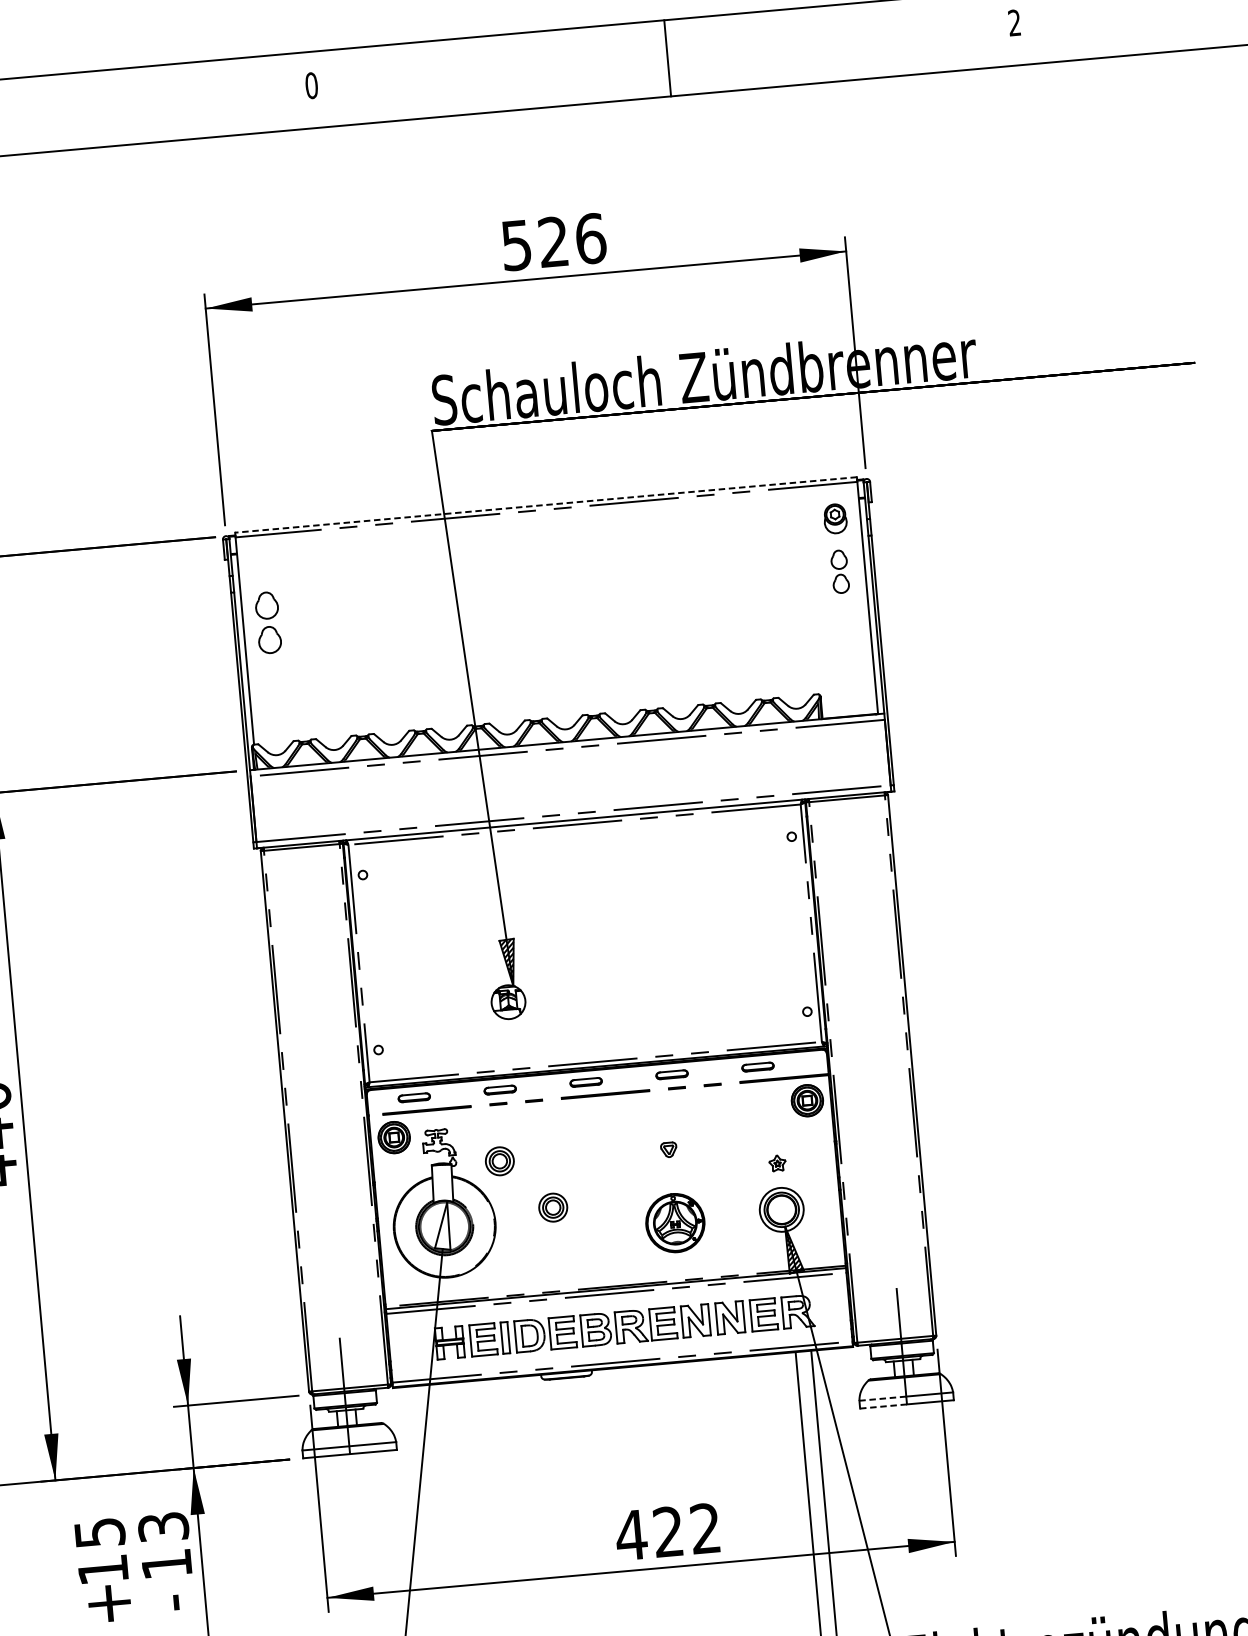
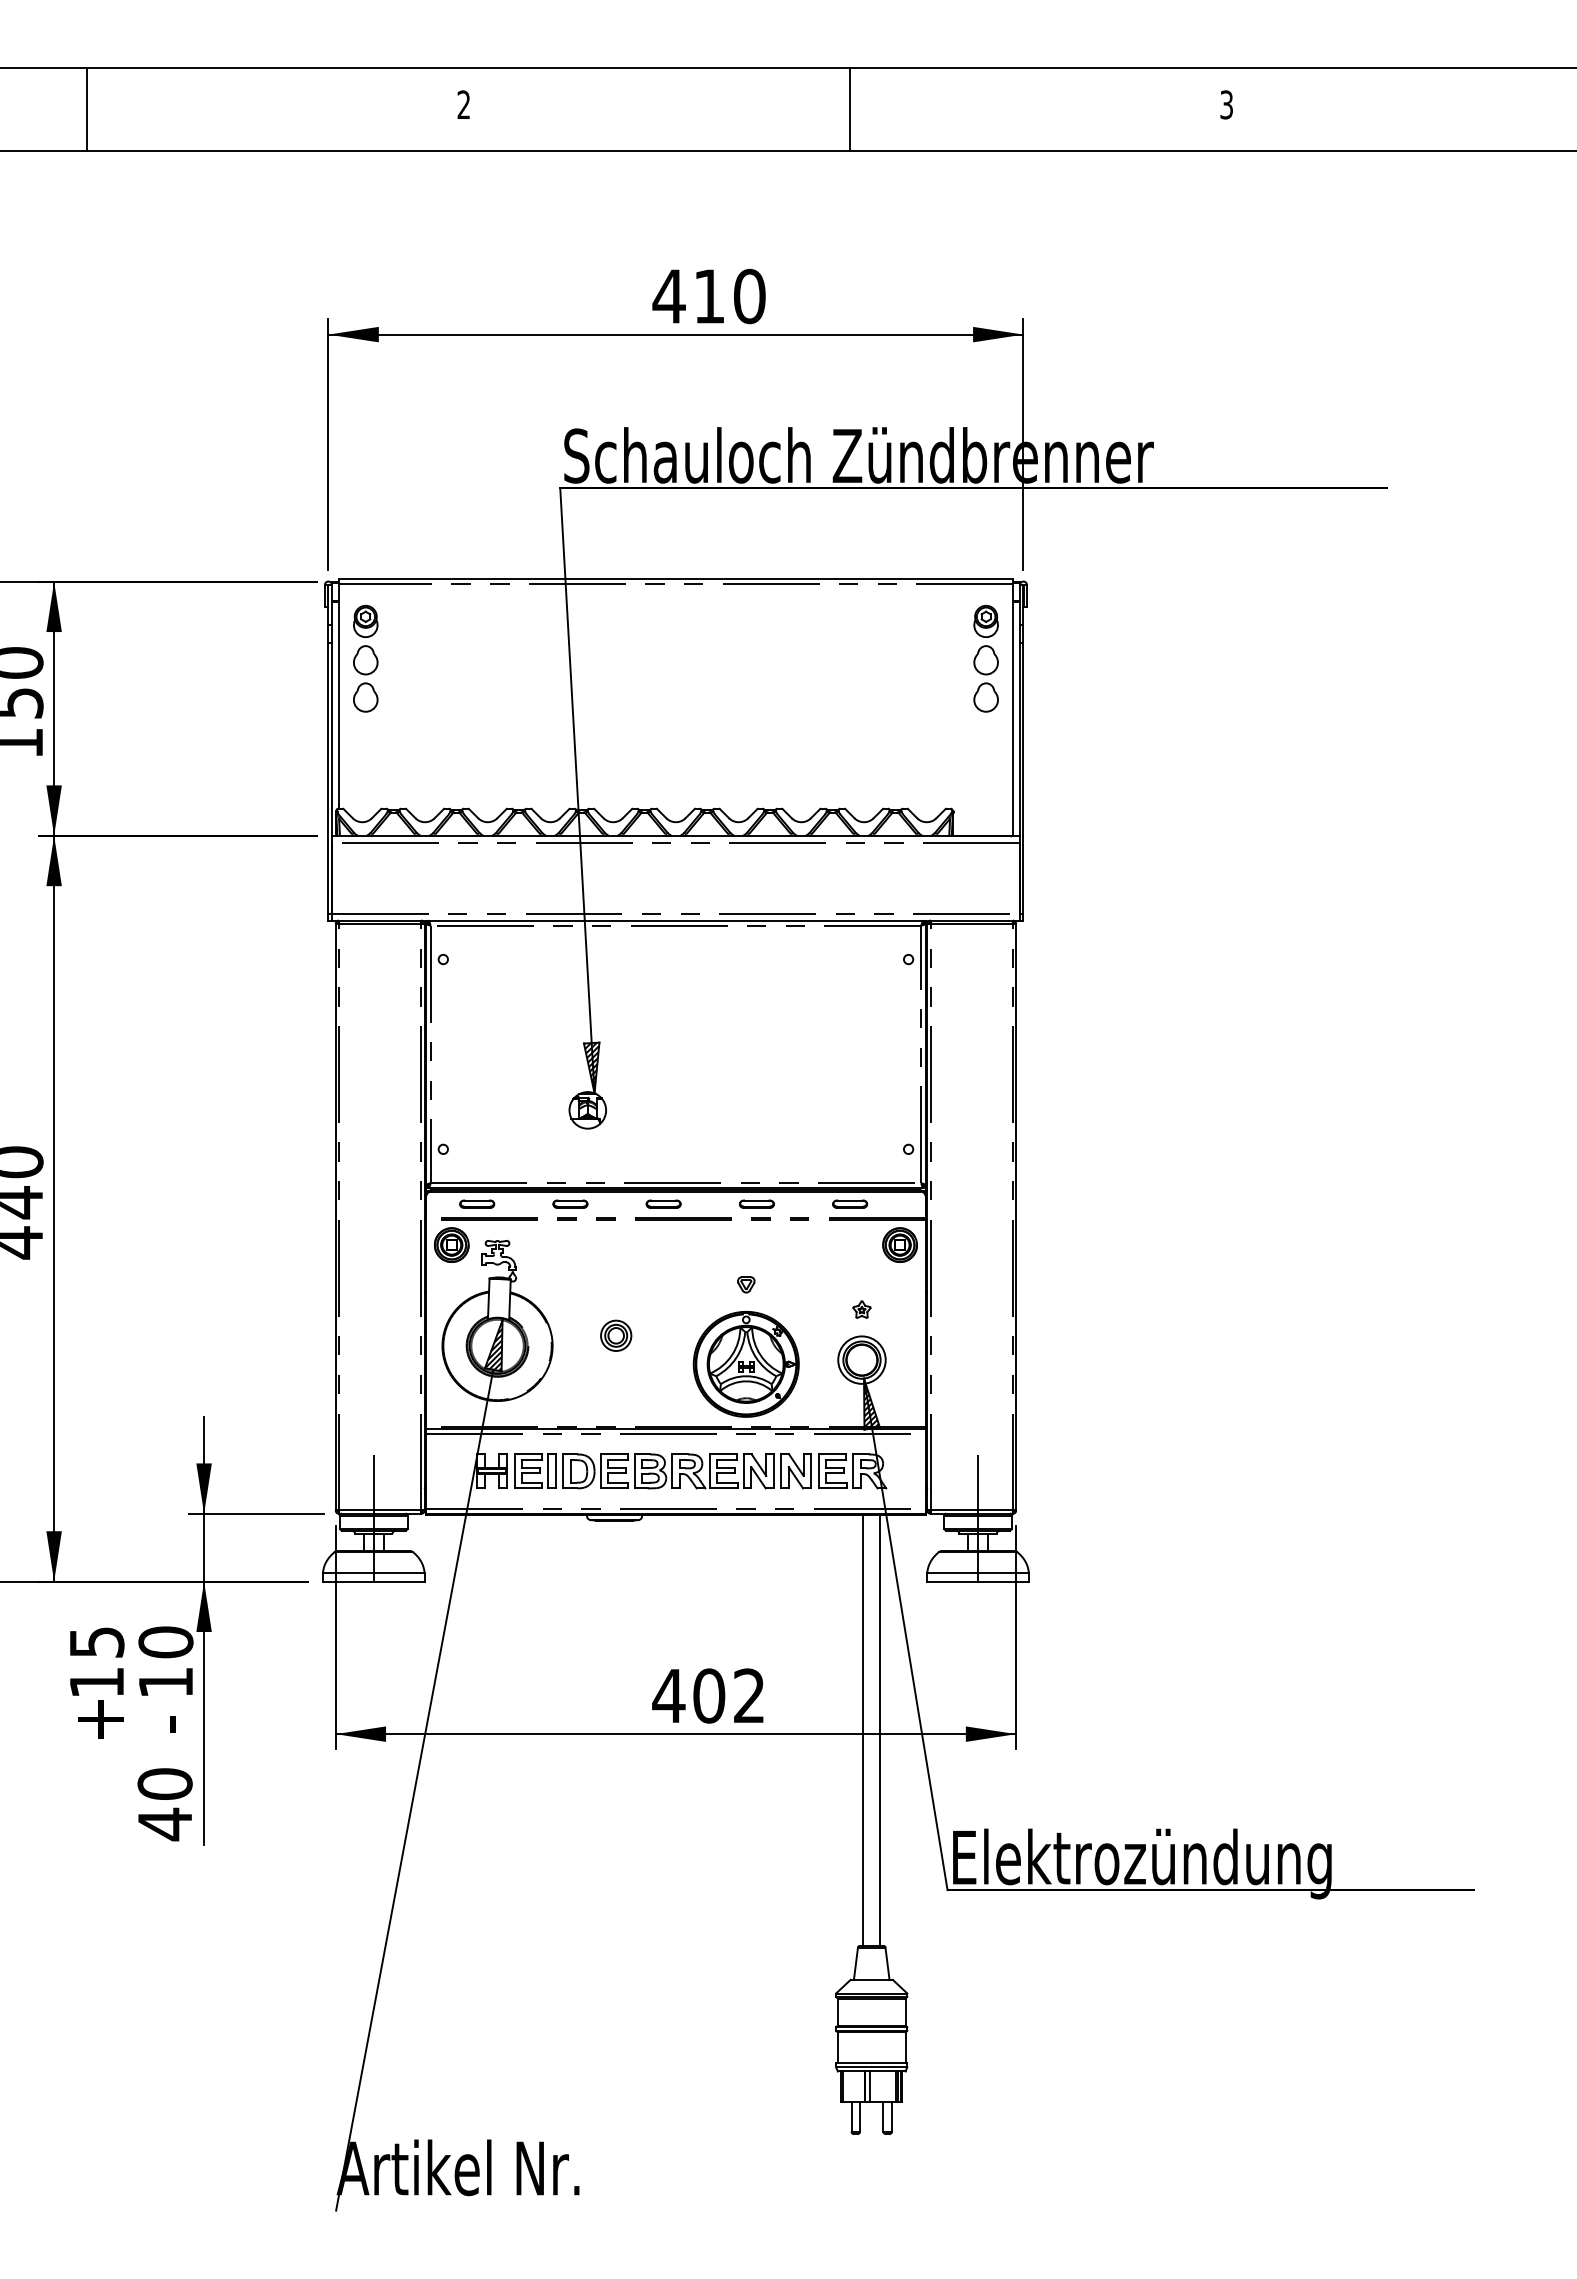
text: (1014, 22) -> (1226, 104), 2 -> 3
text: (311, 85) -> (463, 104), 0 -> 2
text: (552, 242) -> (708, 296), 526 -> 410
line: (545, 504) -> (675, 578), dashed -> solid
part: (263, 569) -> (365, 621), added
part: (839, 571) -> (985, 678), size x1.43
part: (500, 1160) -> (563, 1280), removed
part: (674, 1222) -> (745, 1363), size x1.67
hatch: (441, 1227) -> (493, 1346), added
line: (882, 1399) -> (952, 1573), dashed -> solid
line: (883, 1406) -> (952, 1581), dashed -> solid
text: (163, 1527) -> (165, 1642), 13 -> 10
text: (668, 1531) -> (709, 1695), 422 -> 402

